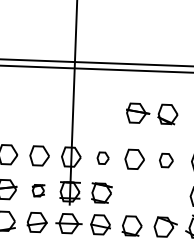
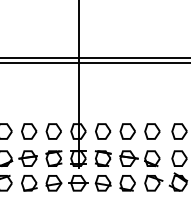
part: (151, 113) -> (139, 158), moved
part: (103, 158) -> (103, 131), size x1.67
part: (166, 160) -> (152, 131), size x1.43
part: (37, 190) -> (53, 158), size x1.67

